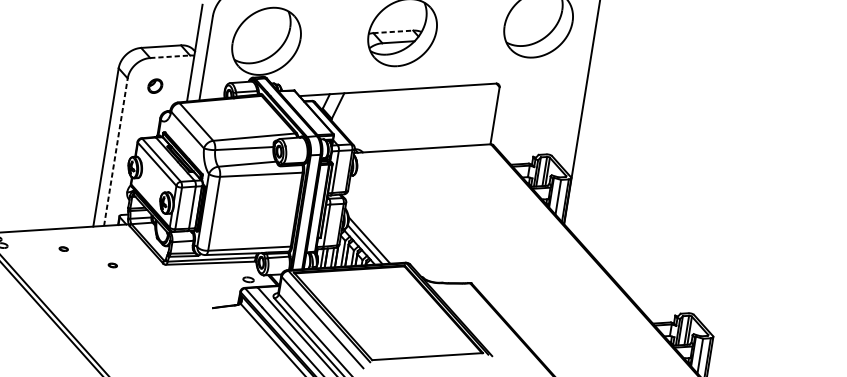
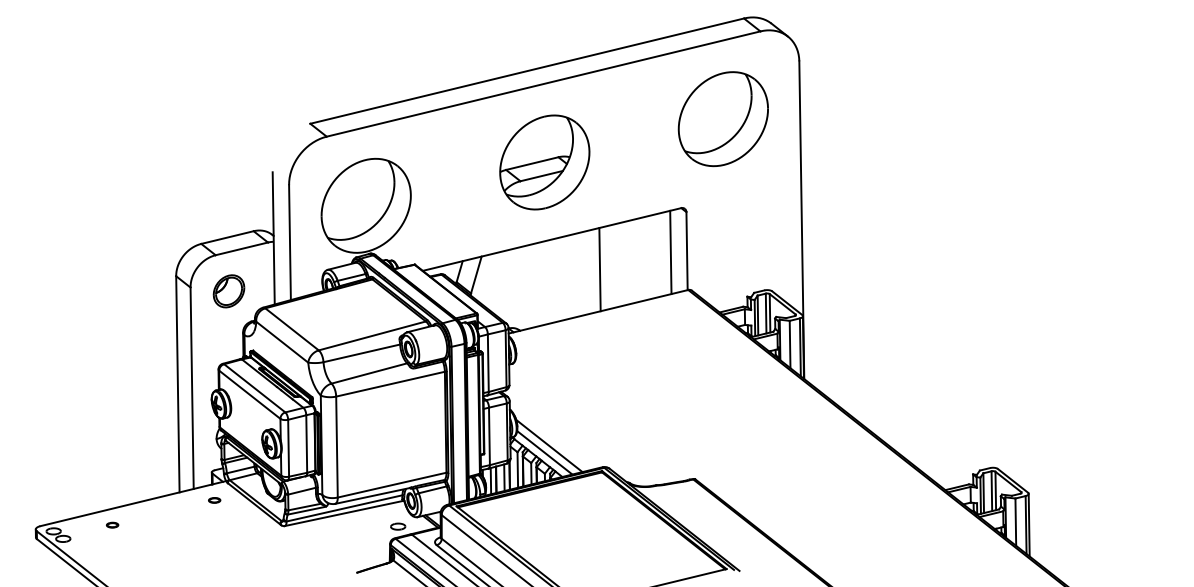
line: (393, 31) -> (532, 163), dashed -> solid
line: (169, 56) -> (241, 248), dashed -> solid
part: (154, 86) -> (228, 291), size x1.67
line: (482, 114) -> (670, 252), added
line: (428, 117) -> (599, 269), added
line: (116, 152) -> (192, 388), dashed -> solid
part: (63, 248) -> (112, 524), moved
part: (112, 265) -> (214, 500), moved

